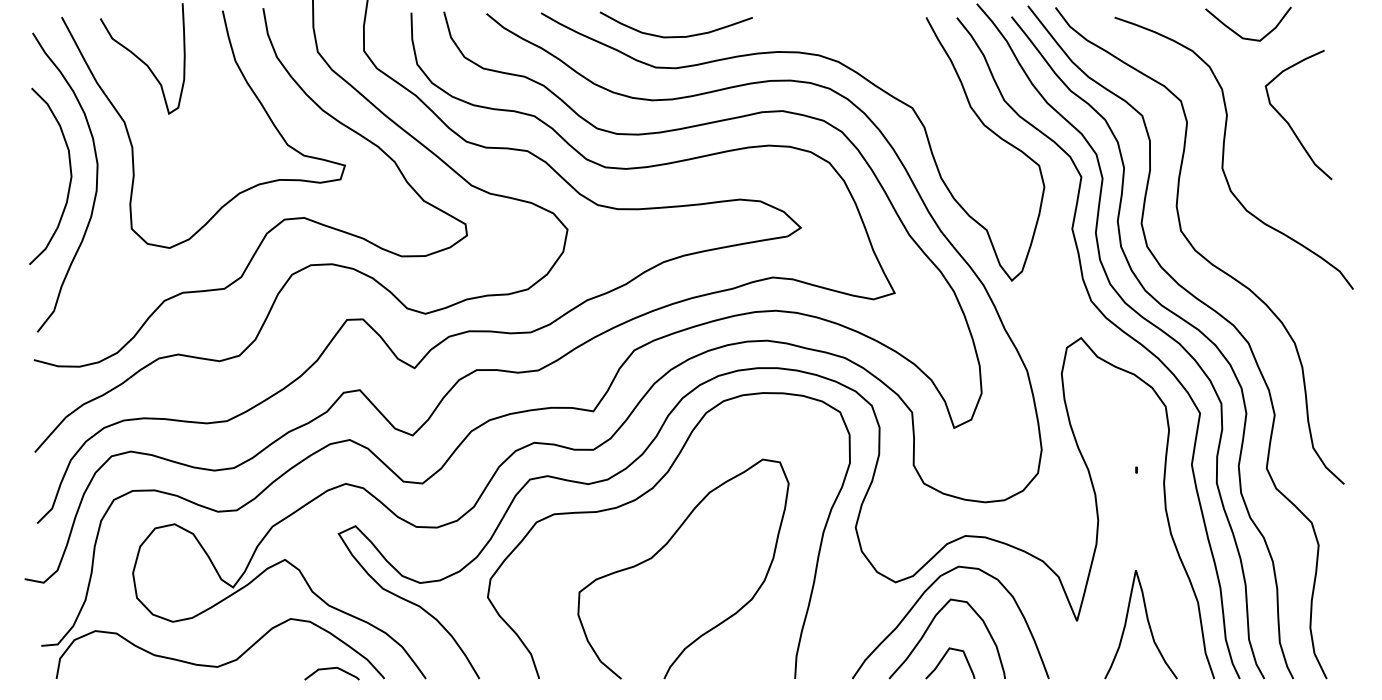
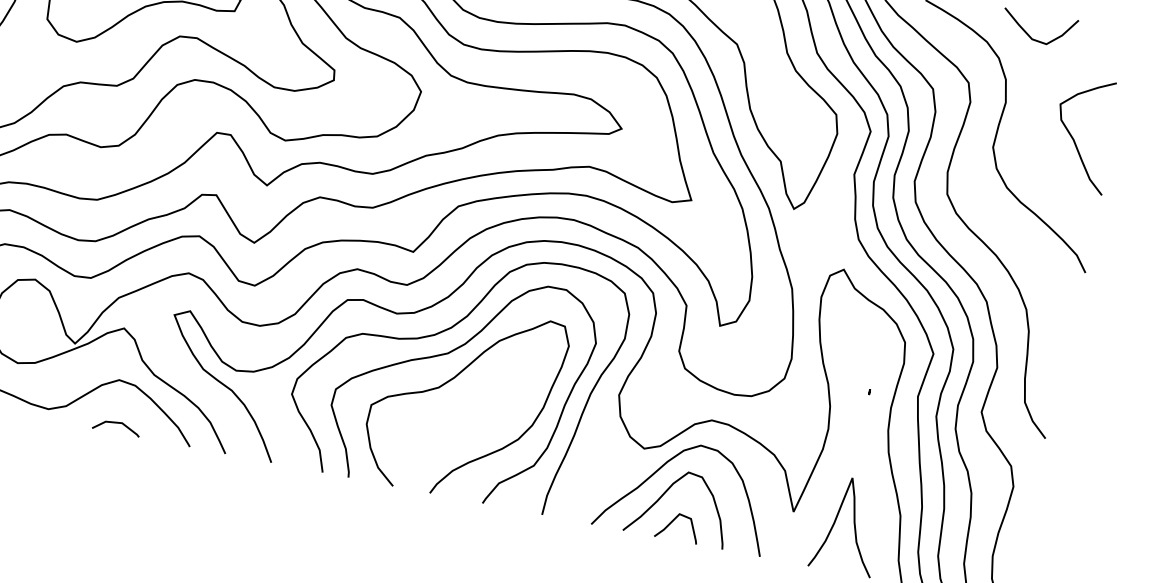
curve: (1289, 123) -> (1074, 140), moved
curve: (655, 518) -> (448, 354), added
line: (331, 669) -> (116, 423), moved

